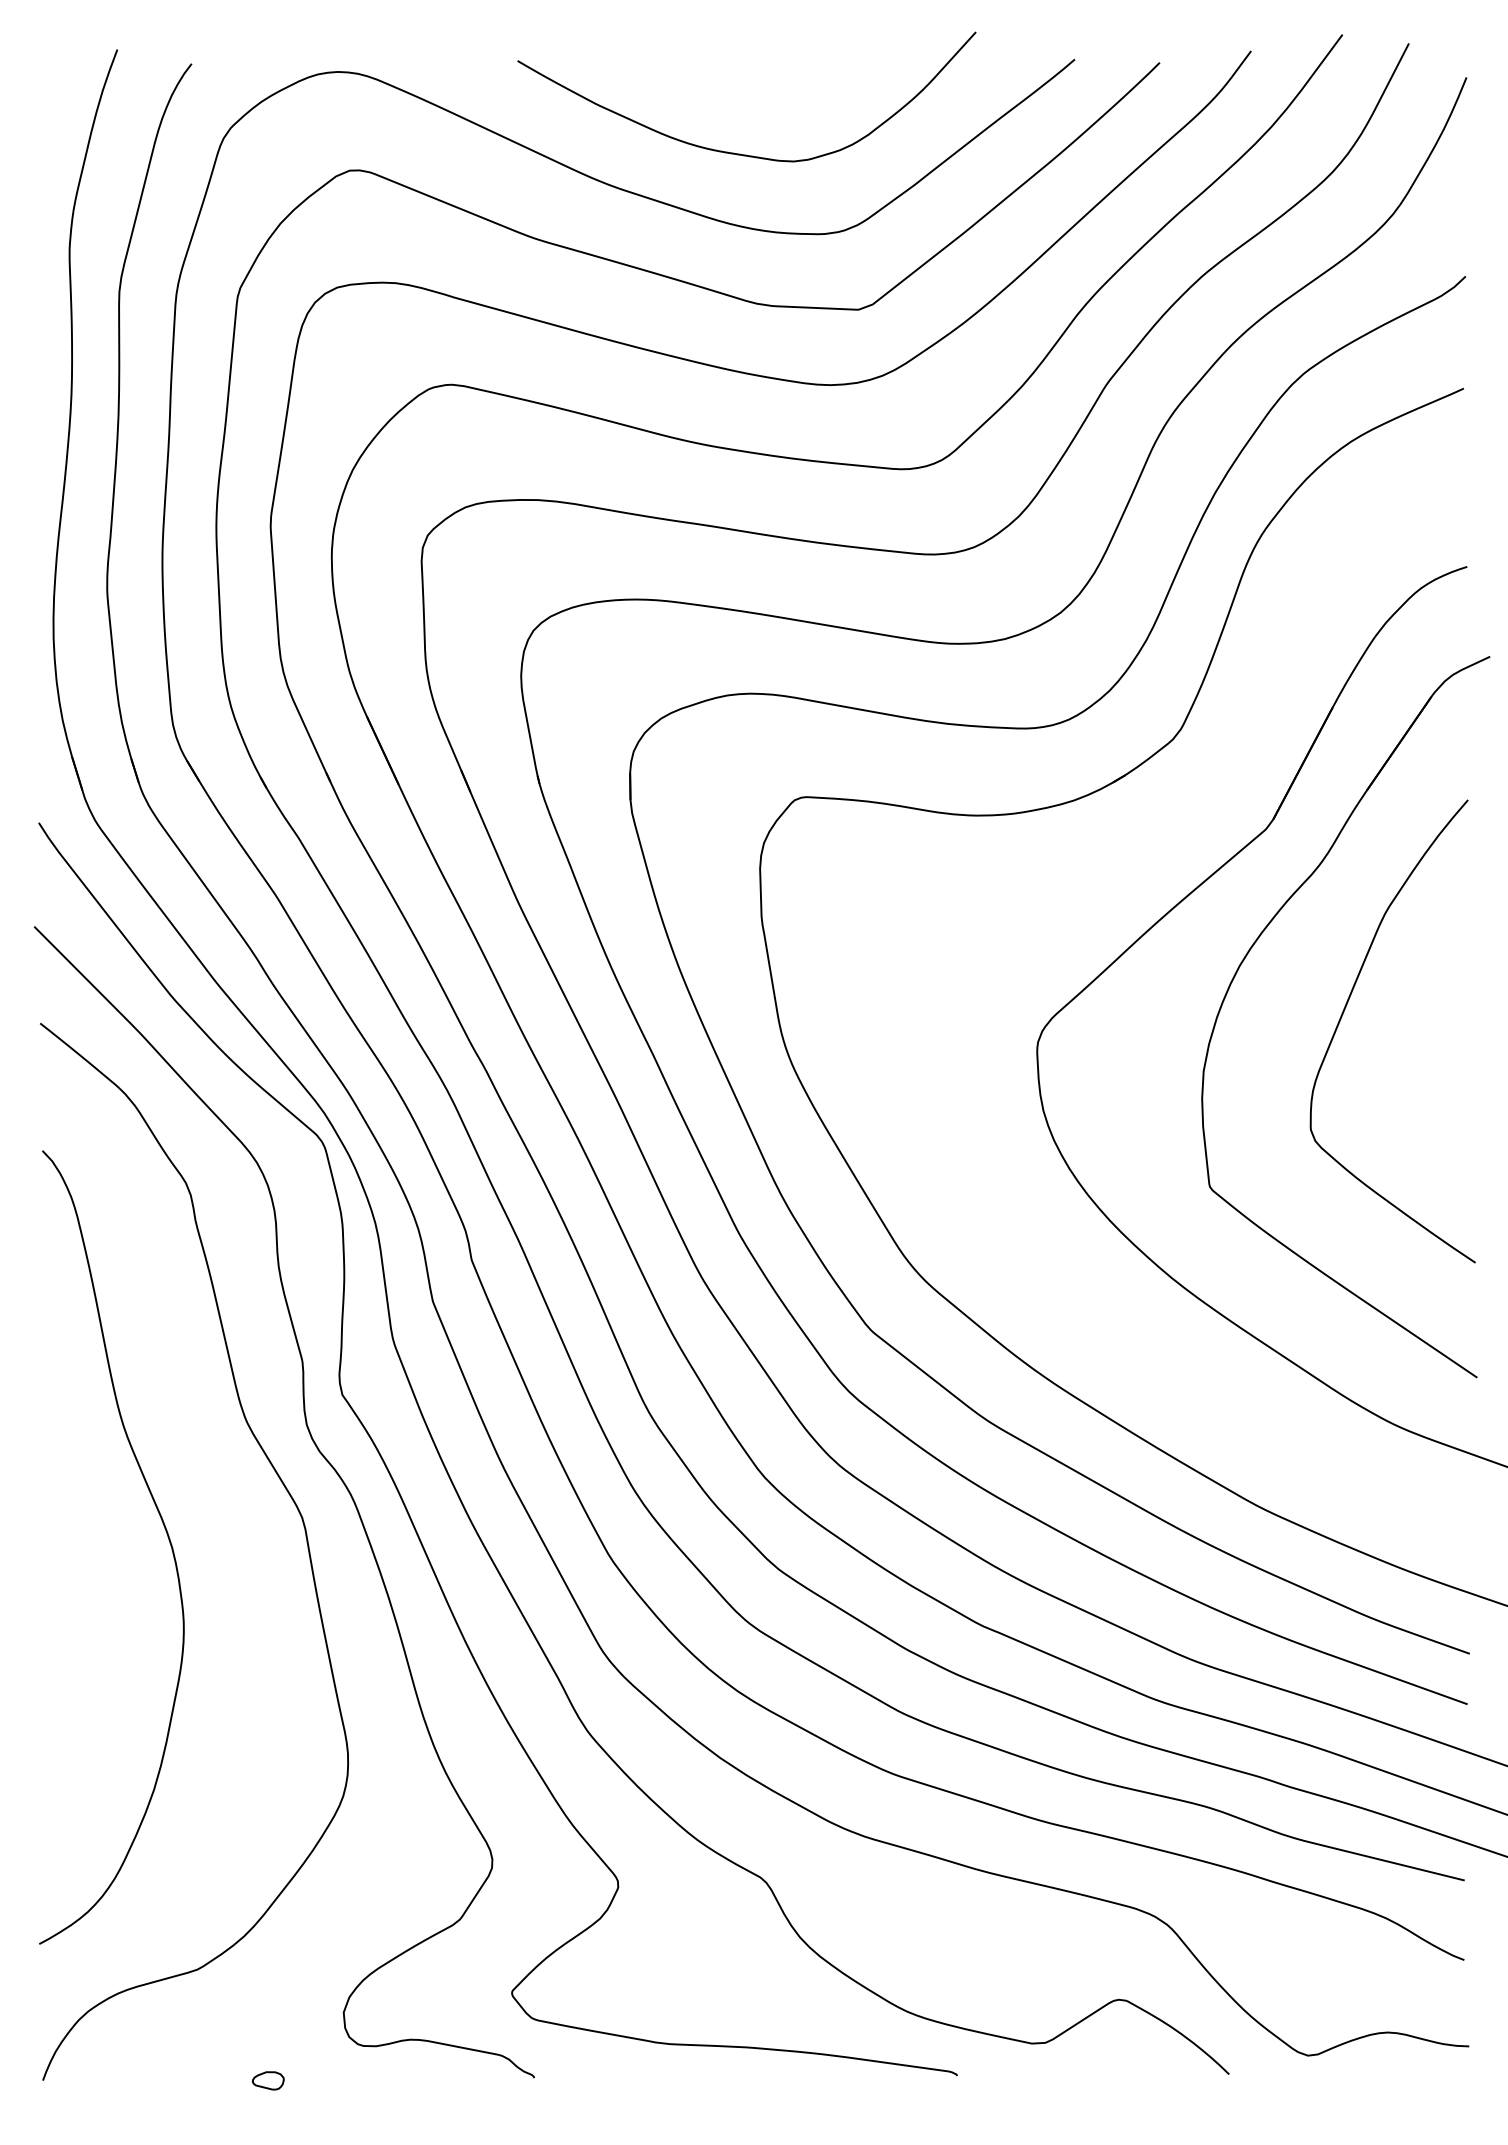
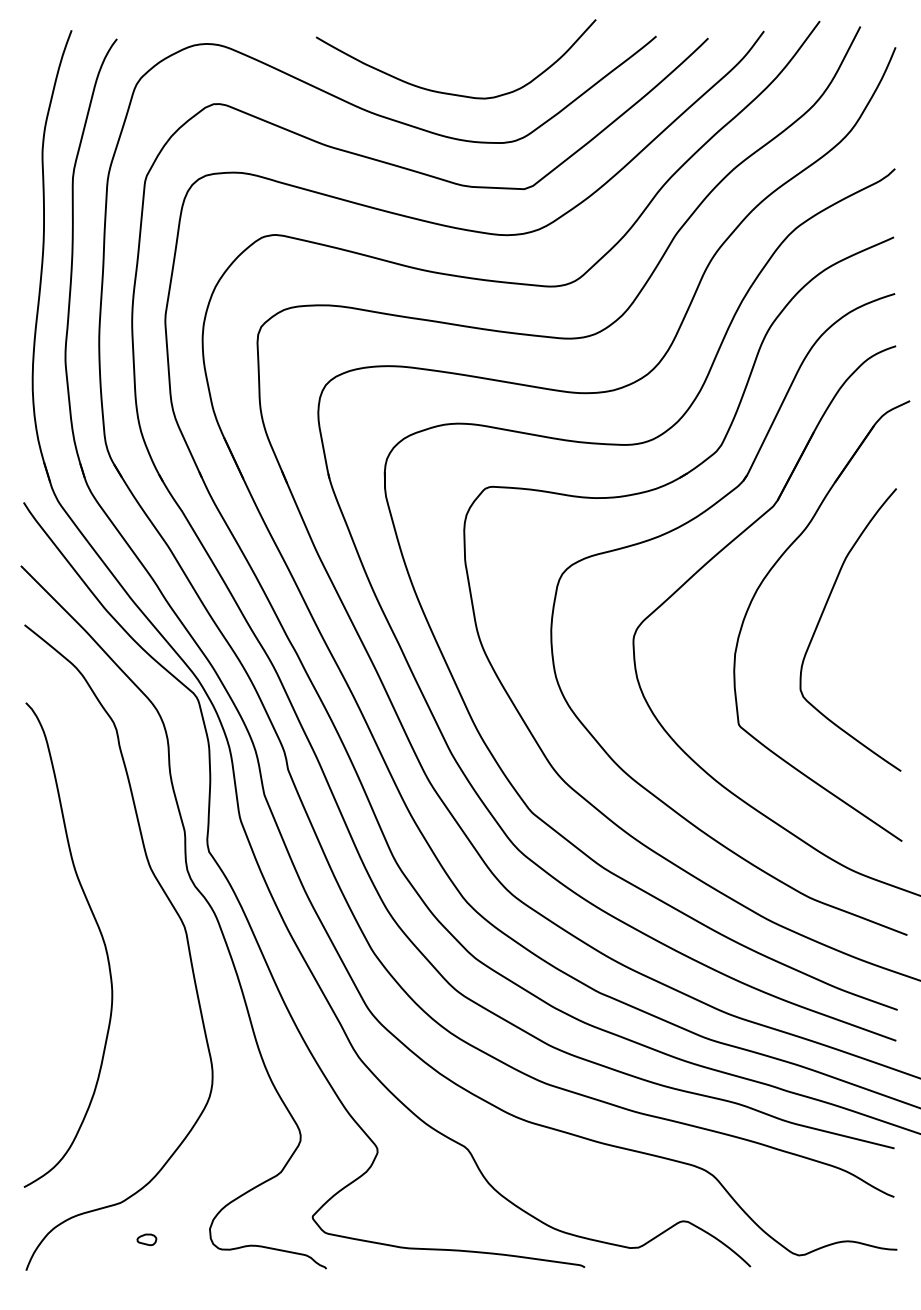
part: (1120, 860) -> (684, 525), added
part: (267, 2080) -> (146, 1239), moved

